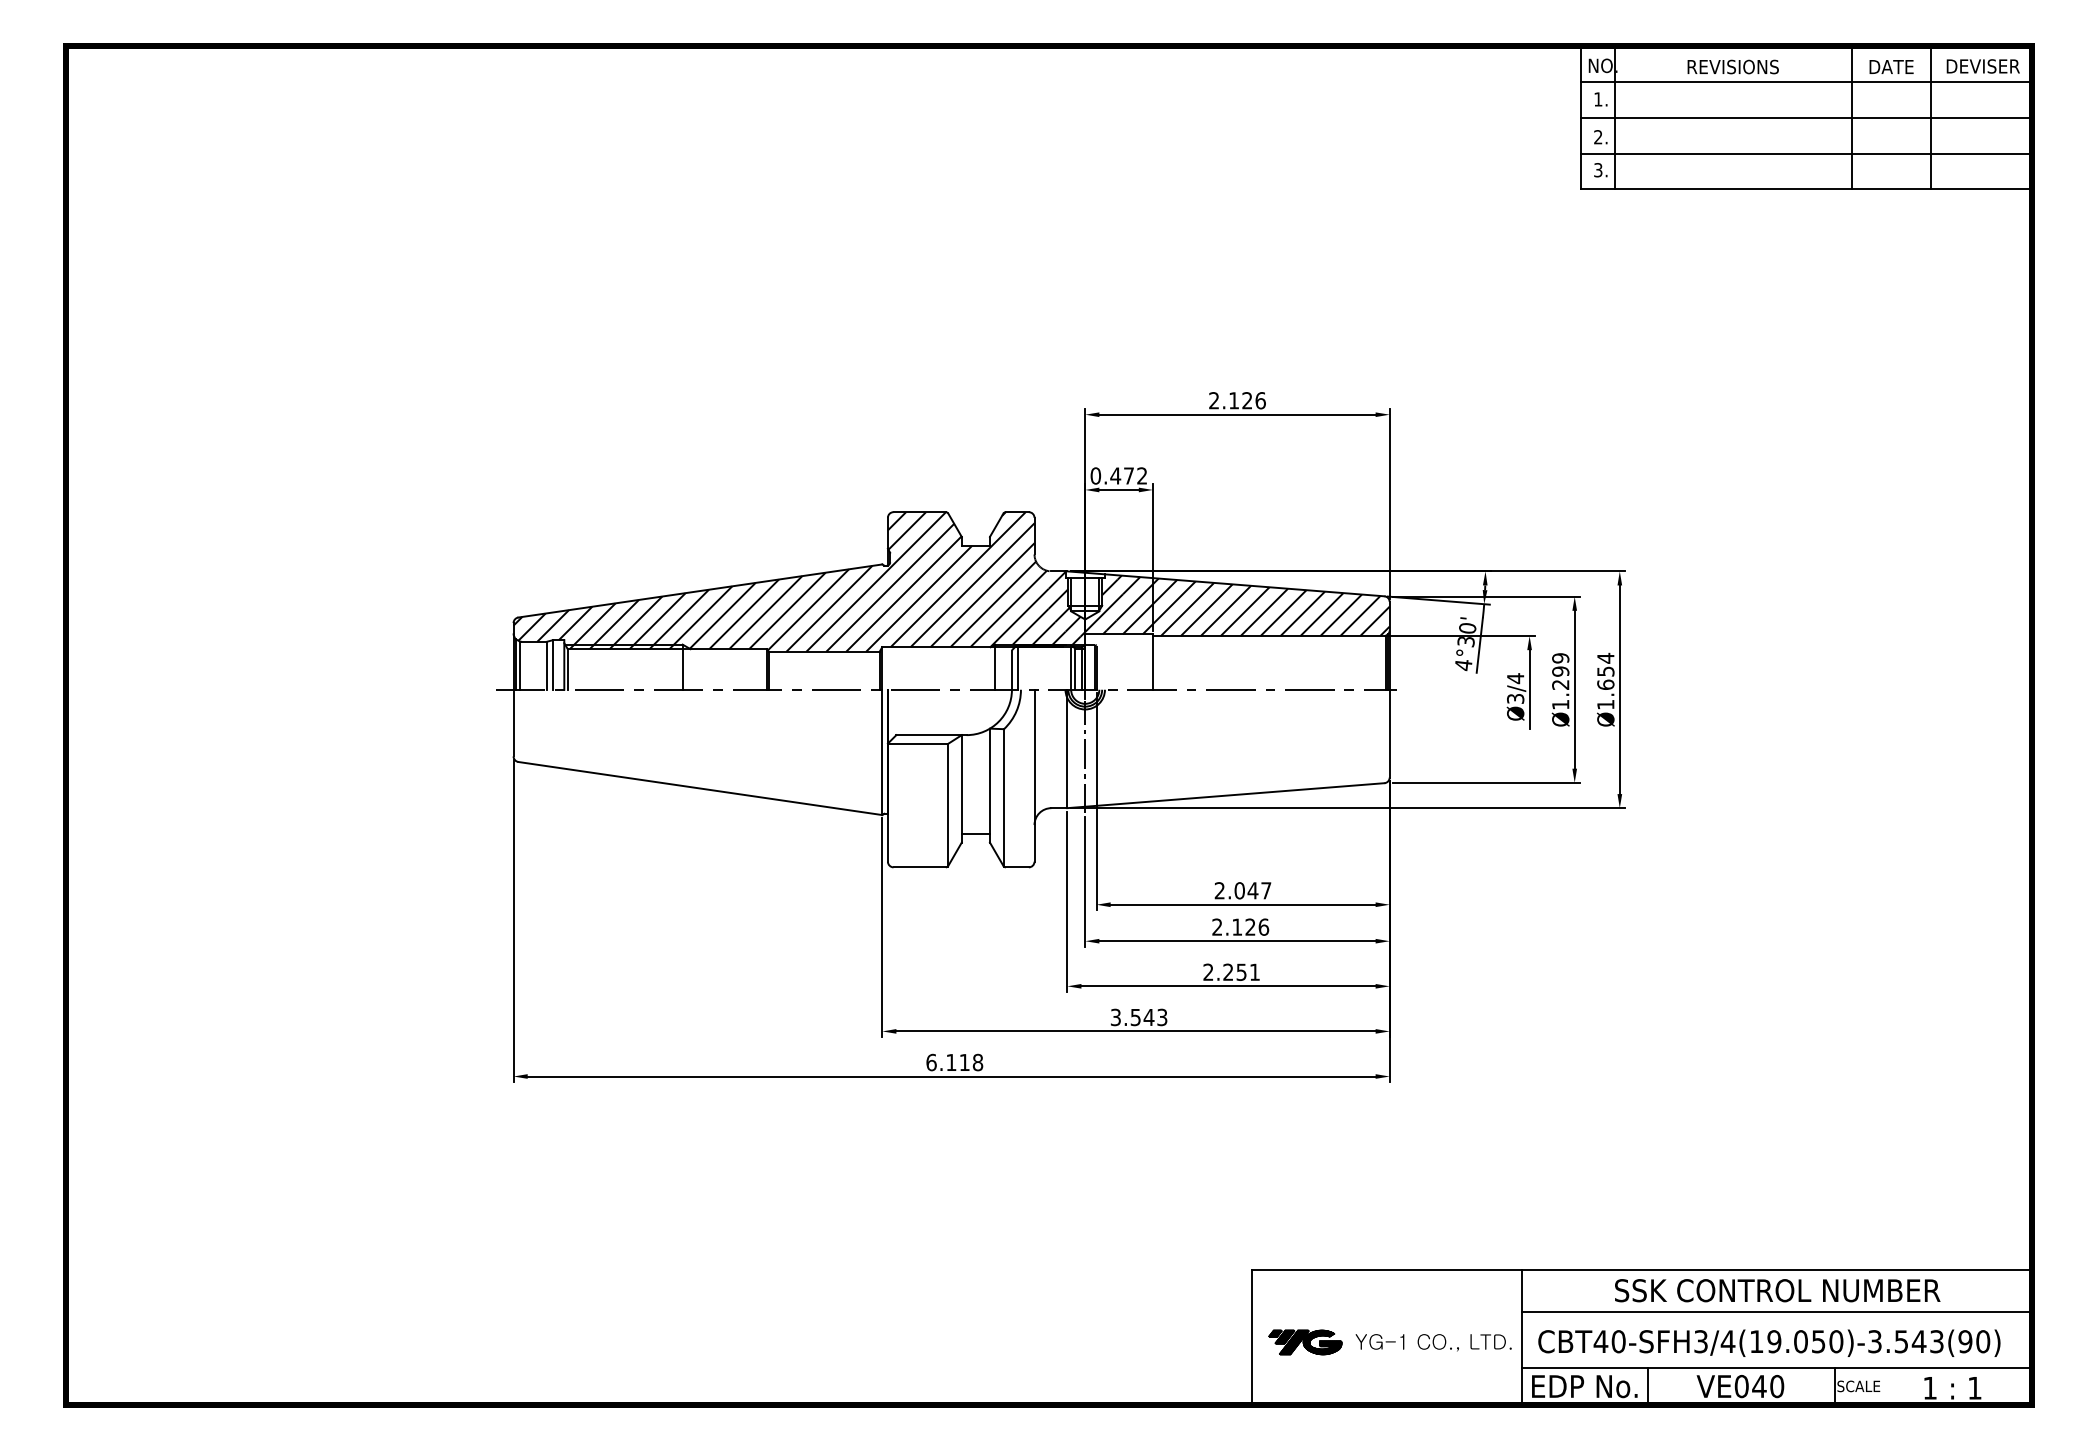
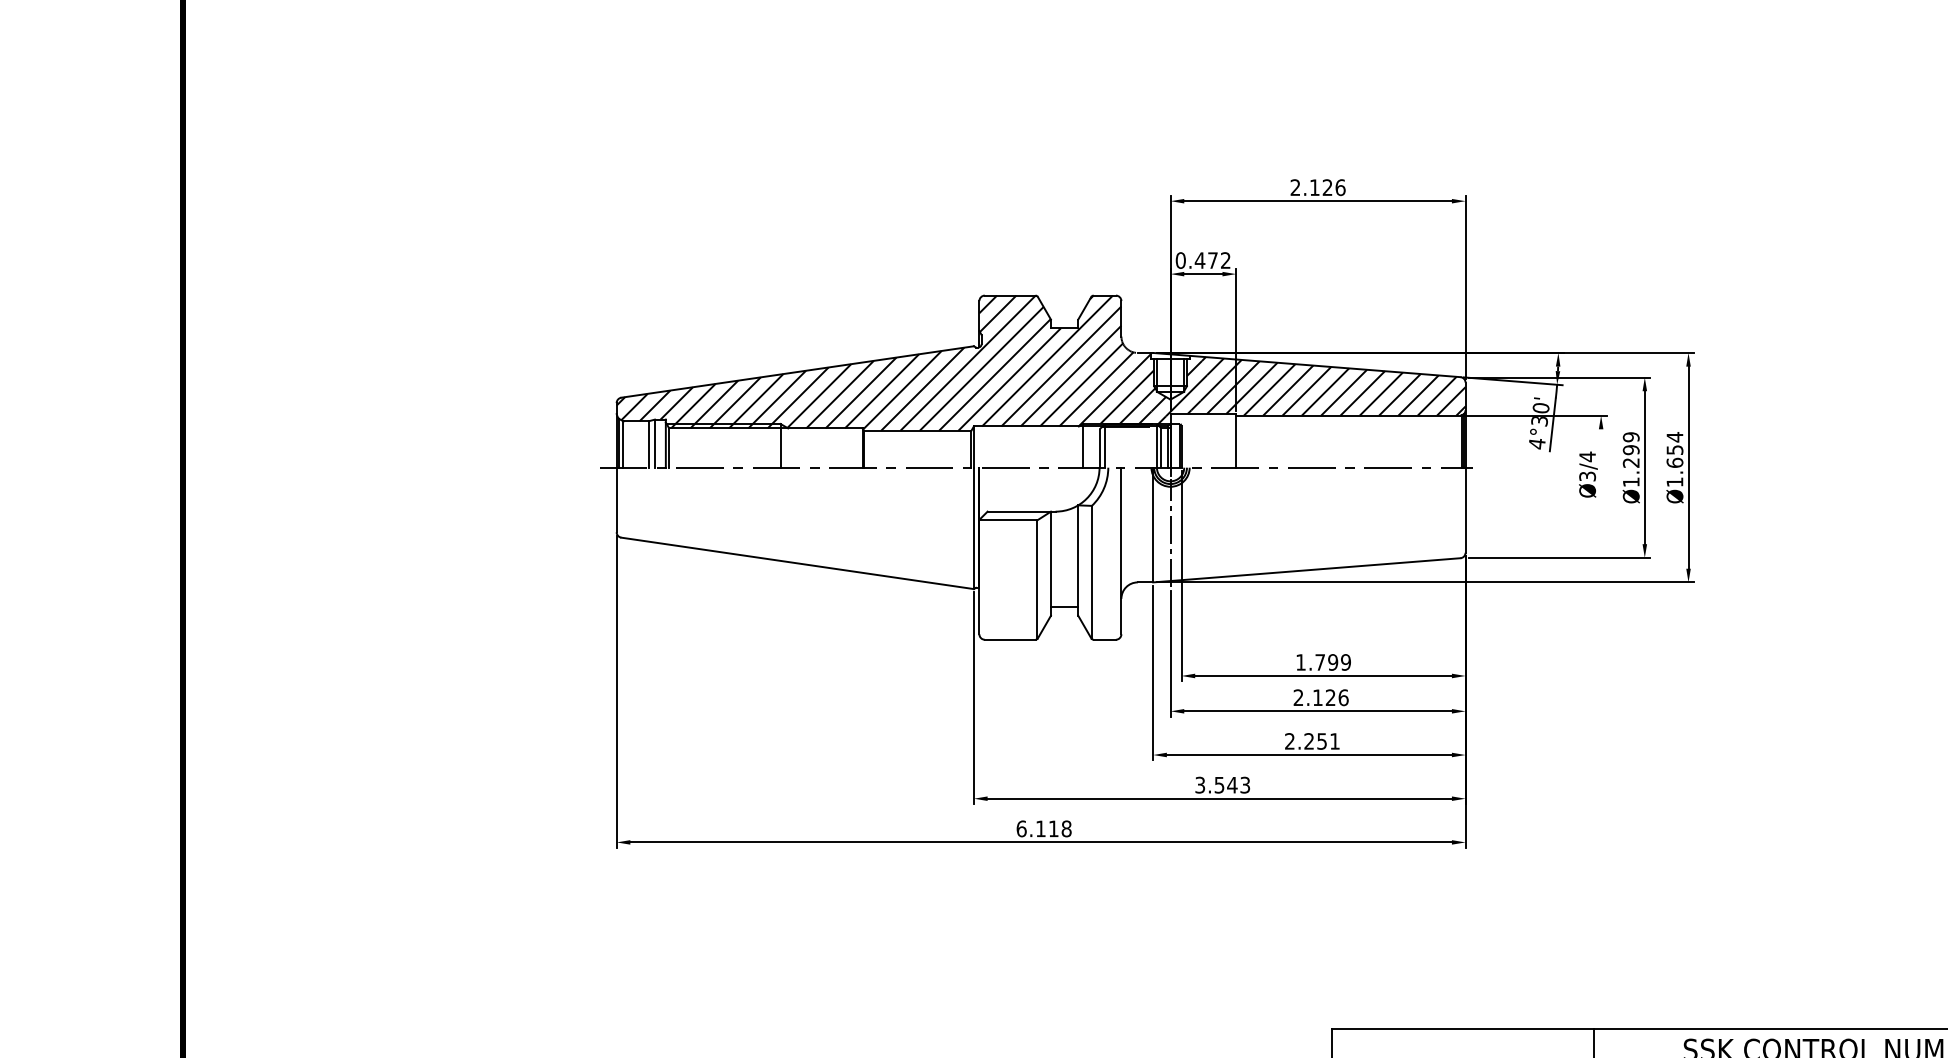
line: (1529, 689) -> (1601, 467), removed
text: (1242, 890) -> (1322, 662), 2.047 -> 1.799

